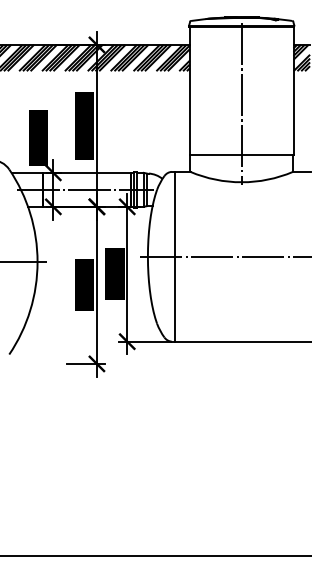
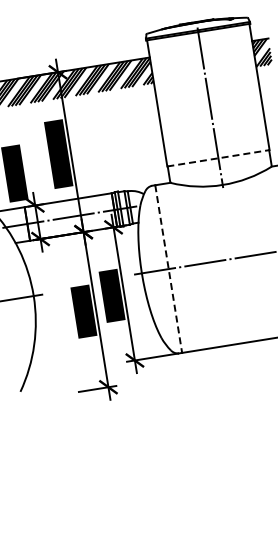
line: (241, 155) -> (218, 158), solid -> dashed
line: (175, 256) -> (169, 268), solid -> dashed

